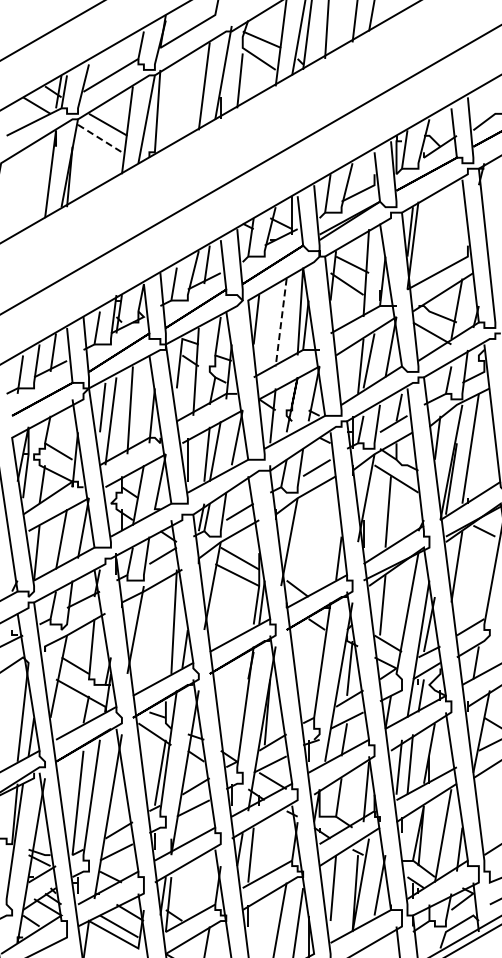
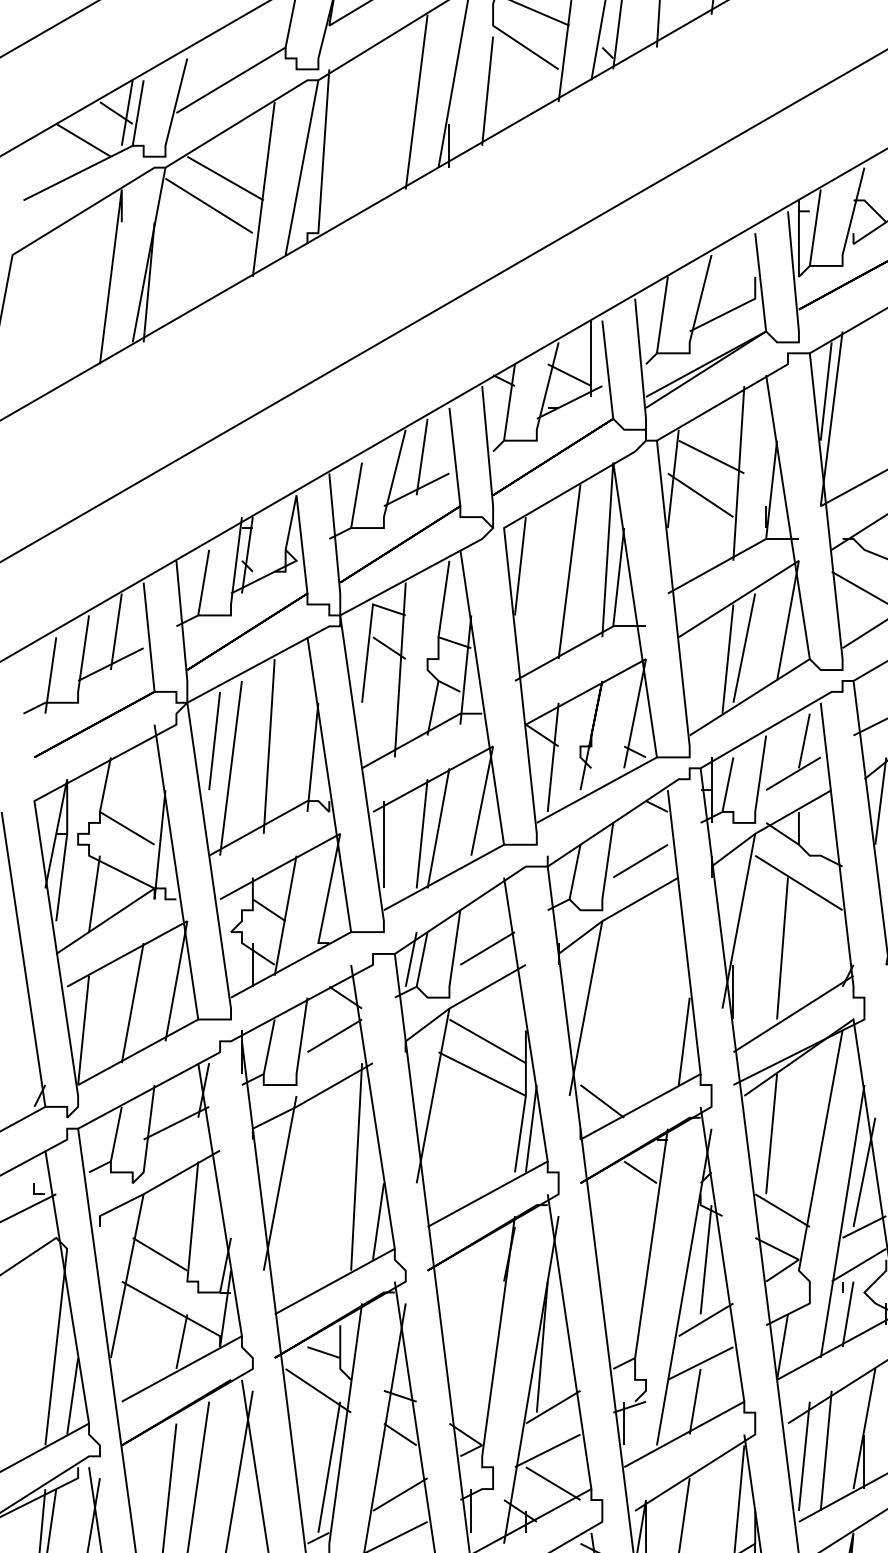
line: (99, 138) -> (208, 205), dashed -> solid
line: (281, 322) -> (570, 571), dashed -> solid

